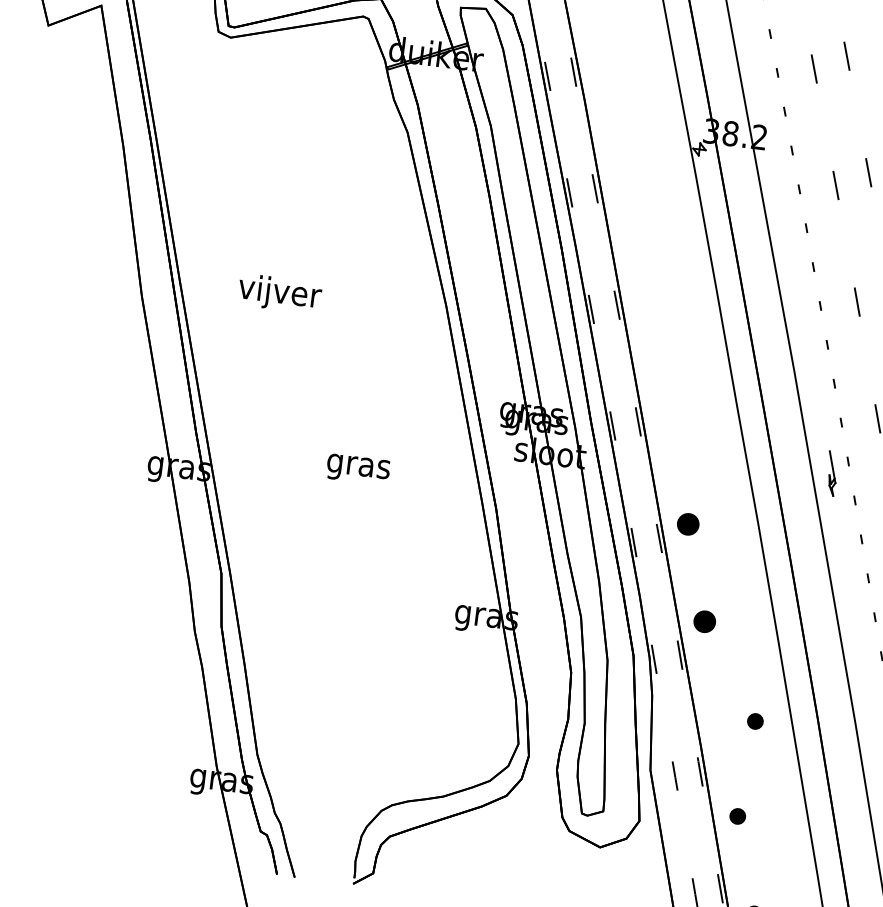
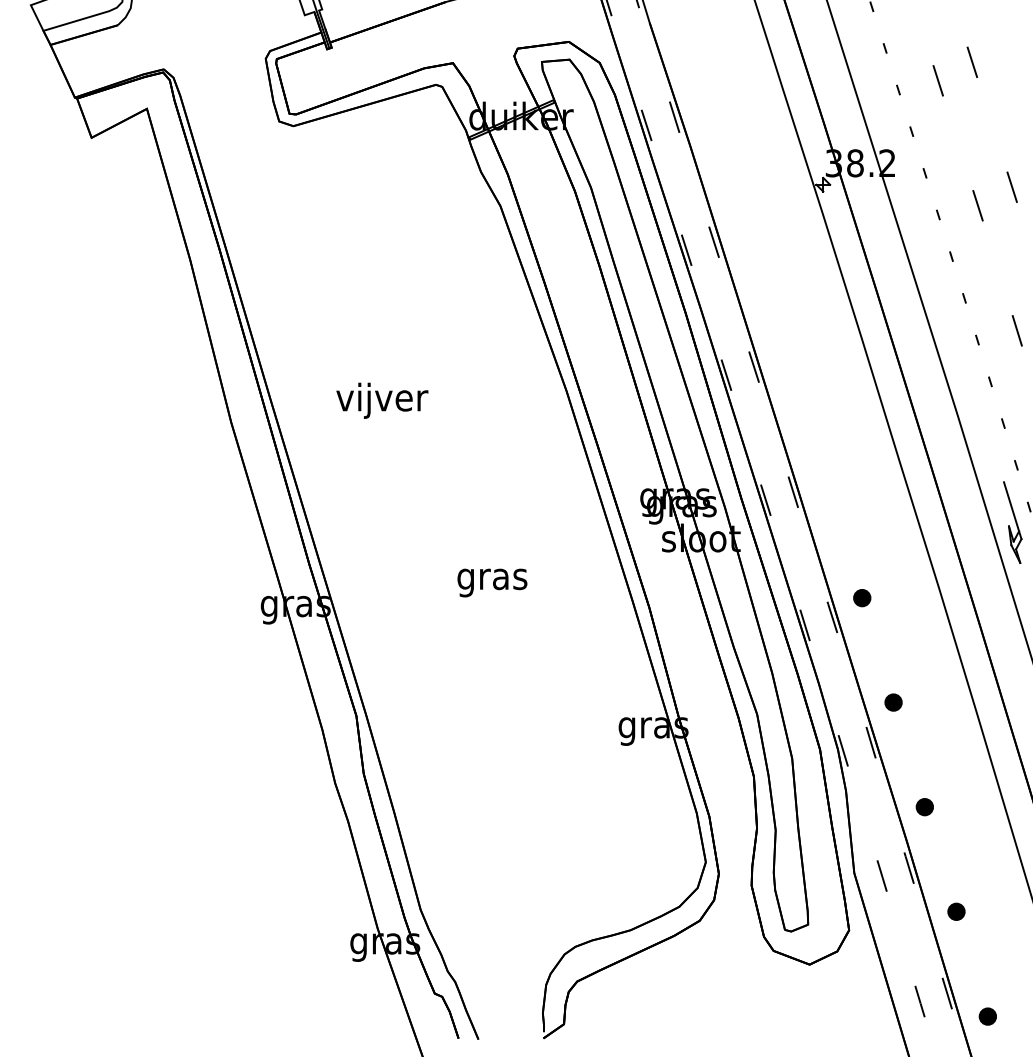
part: (831, 473) -> (1012, 522), size x1.67
part: (688, 524) -> (862, 598), size x0.71
part: (704, 621) -> (893, 702), size x0.71
part: (755, 721) -> (924, 807), moved

